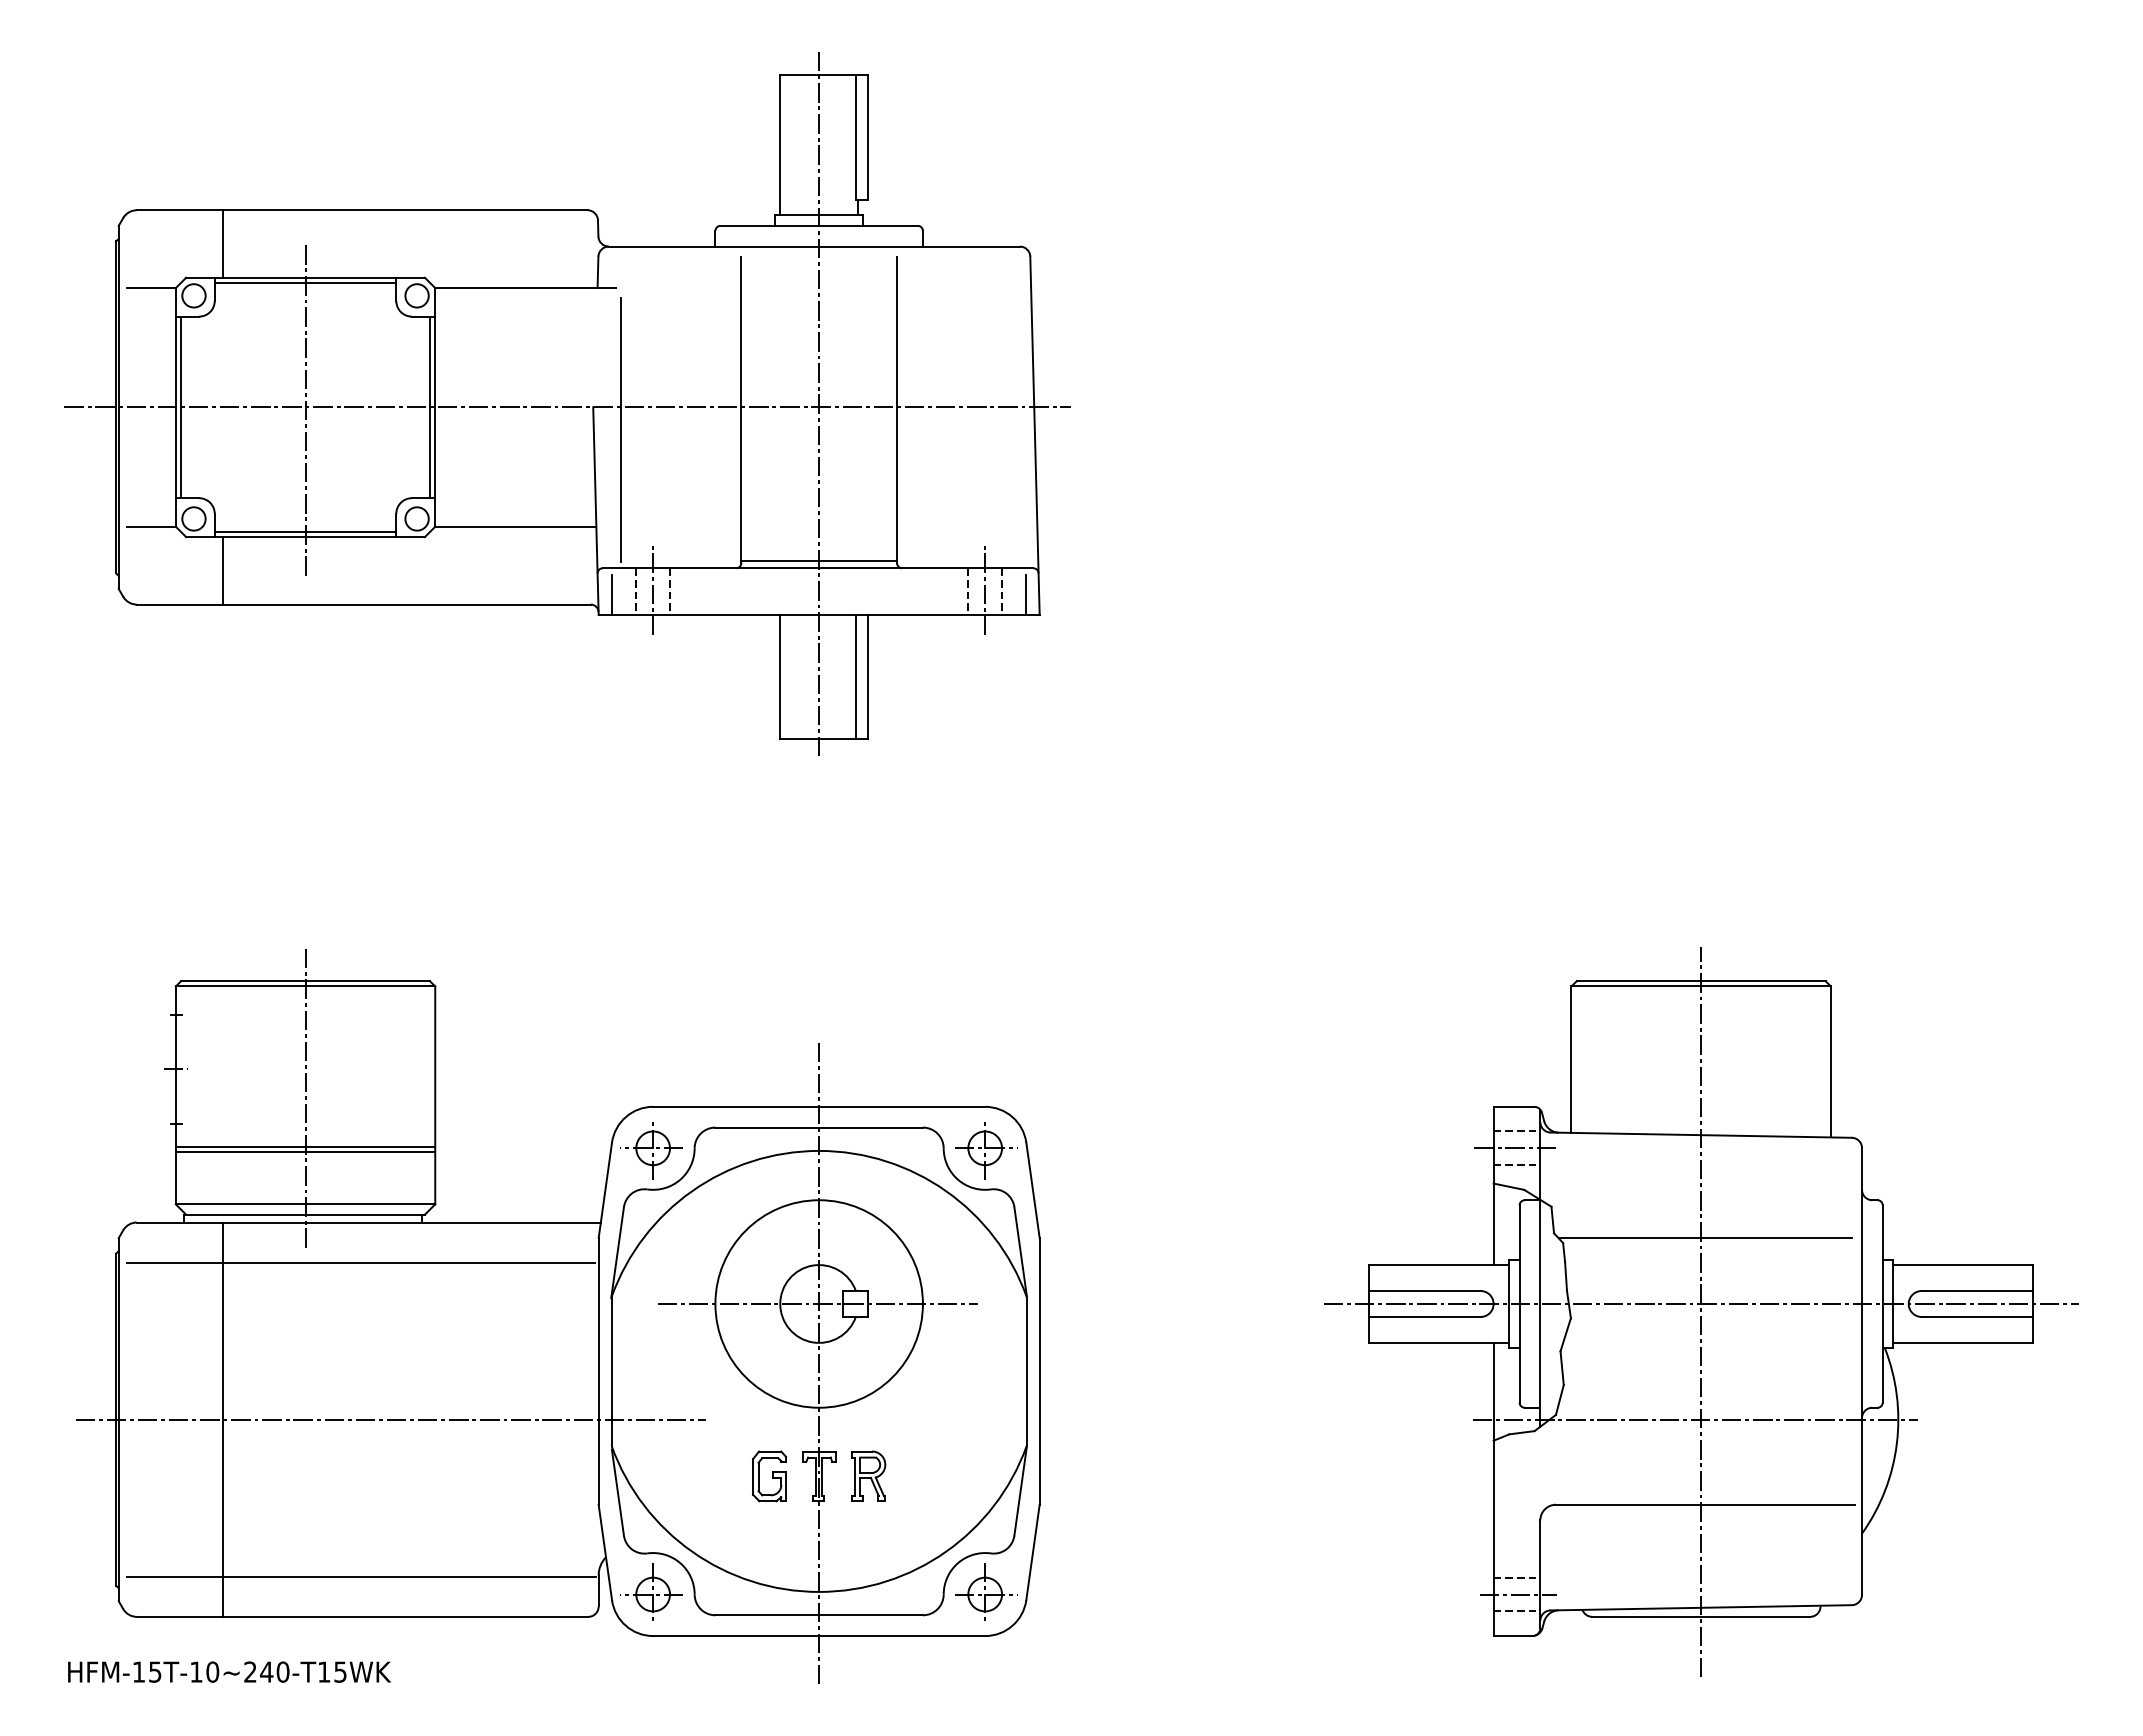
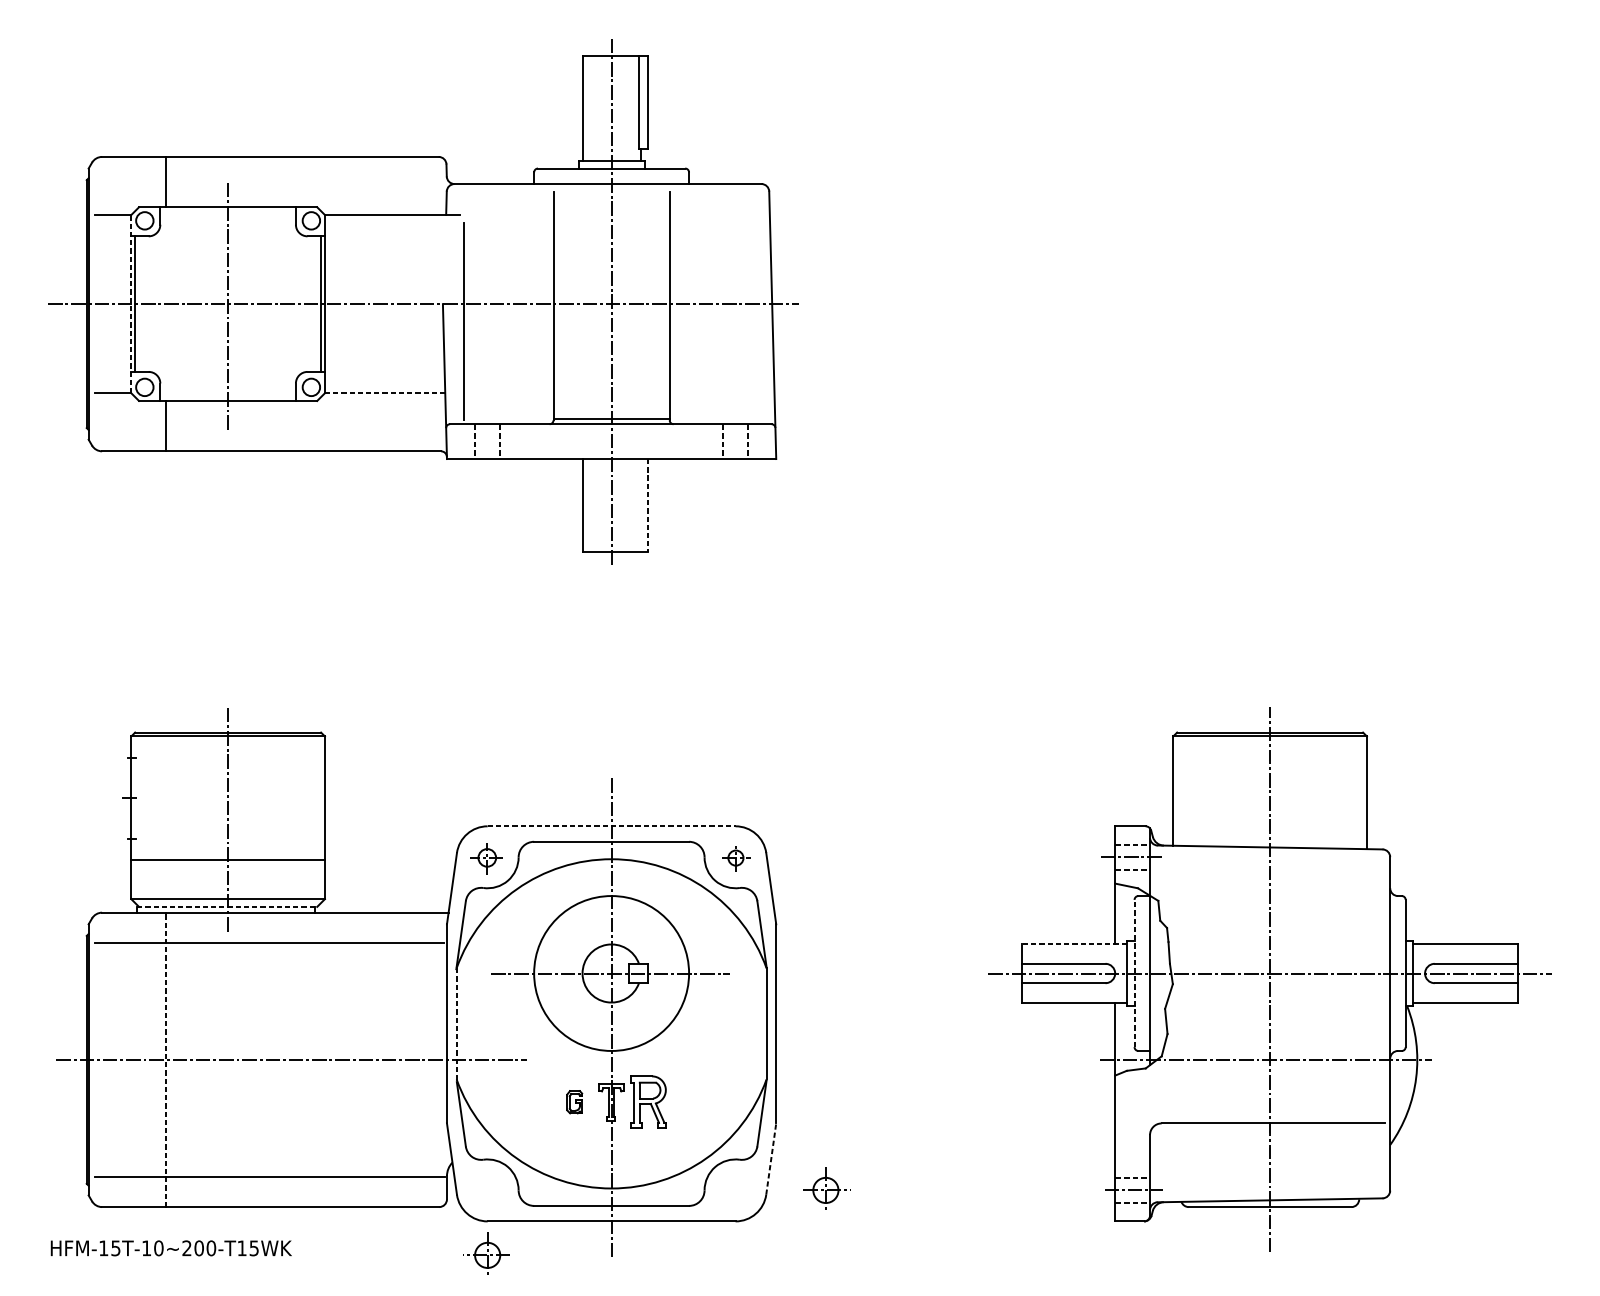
line: (305, 282) -> (228, 210), removed
line: (175, 406) -> (131, 303), solid -> dashed
line: (515, 526) -> (384, 393), solid -> dashed
line: (305, 531) -> (228, 396), removed
line: (653, 590) -> (487, 440), removed
line: (985, 590) -> (735, 440), removed
line: (612, 594) -> (457, 443), removed
line: (1026, 594) -> (766, 443), removed
line: (855, 676) -> (638, 505), removed
line: (868, 677) -> (648, 505), solid -> dashed
line: (819, 1106) -> (611, 826), solid -> dashed
line: (305, 1147) -> (228, 856), removed
part: (651, 1150) -> (486, 858), size x0.7
part: (986, 1150) -> (736, 858), size x0.6
line: (304, 1214) -> (227, 906), solid -> dashed
line: (1704, 1238) -> (1272, 924), removed
line: (1438, 1265) -> (1074, 944), solid -> dashed
line: (1519, 1303) -> (1134, 973), solid -> dashed
line: (611, 1371) -> (456, 1023), solid -> dashed
line: (222, 1419) -> (166, 1059), solid -> dashed
part: (868, 1475) -> (648, 1101), size x1.4
part: (769, 1476) -> (574, 1102), size x0.6
line: (1033, 1552) -> (771, 1159), solid -> dashed
part: (651, 1591) -> (486, 1253), moved
part: (986, 1591) -> (826, 1188), moved
text: (266, 1671) -> (198, 1247), HFM-15T-10~240-T15WK -> HFM-15T-10~200-T15WK

